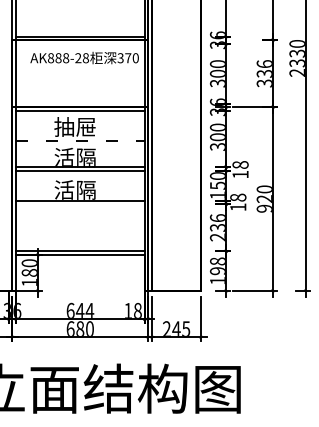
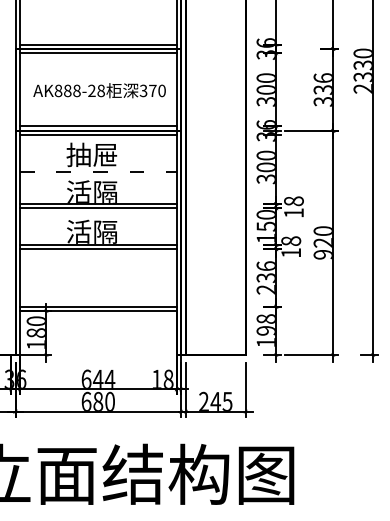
line: (79, 43) -> (97, 53), added
text: (84, 57) -> (99, 90), moved
line: (79, 103) -> (97, 126), added
line: (79, 204) -> (97, 249), added

